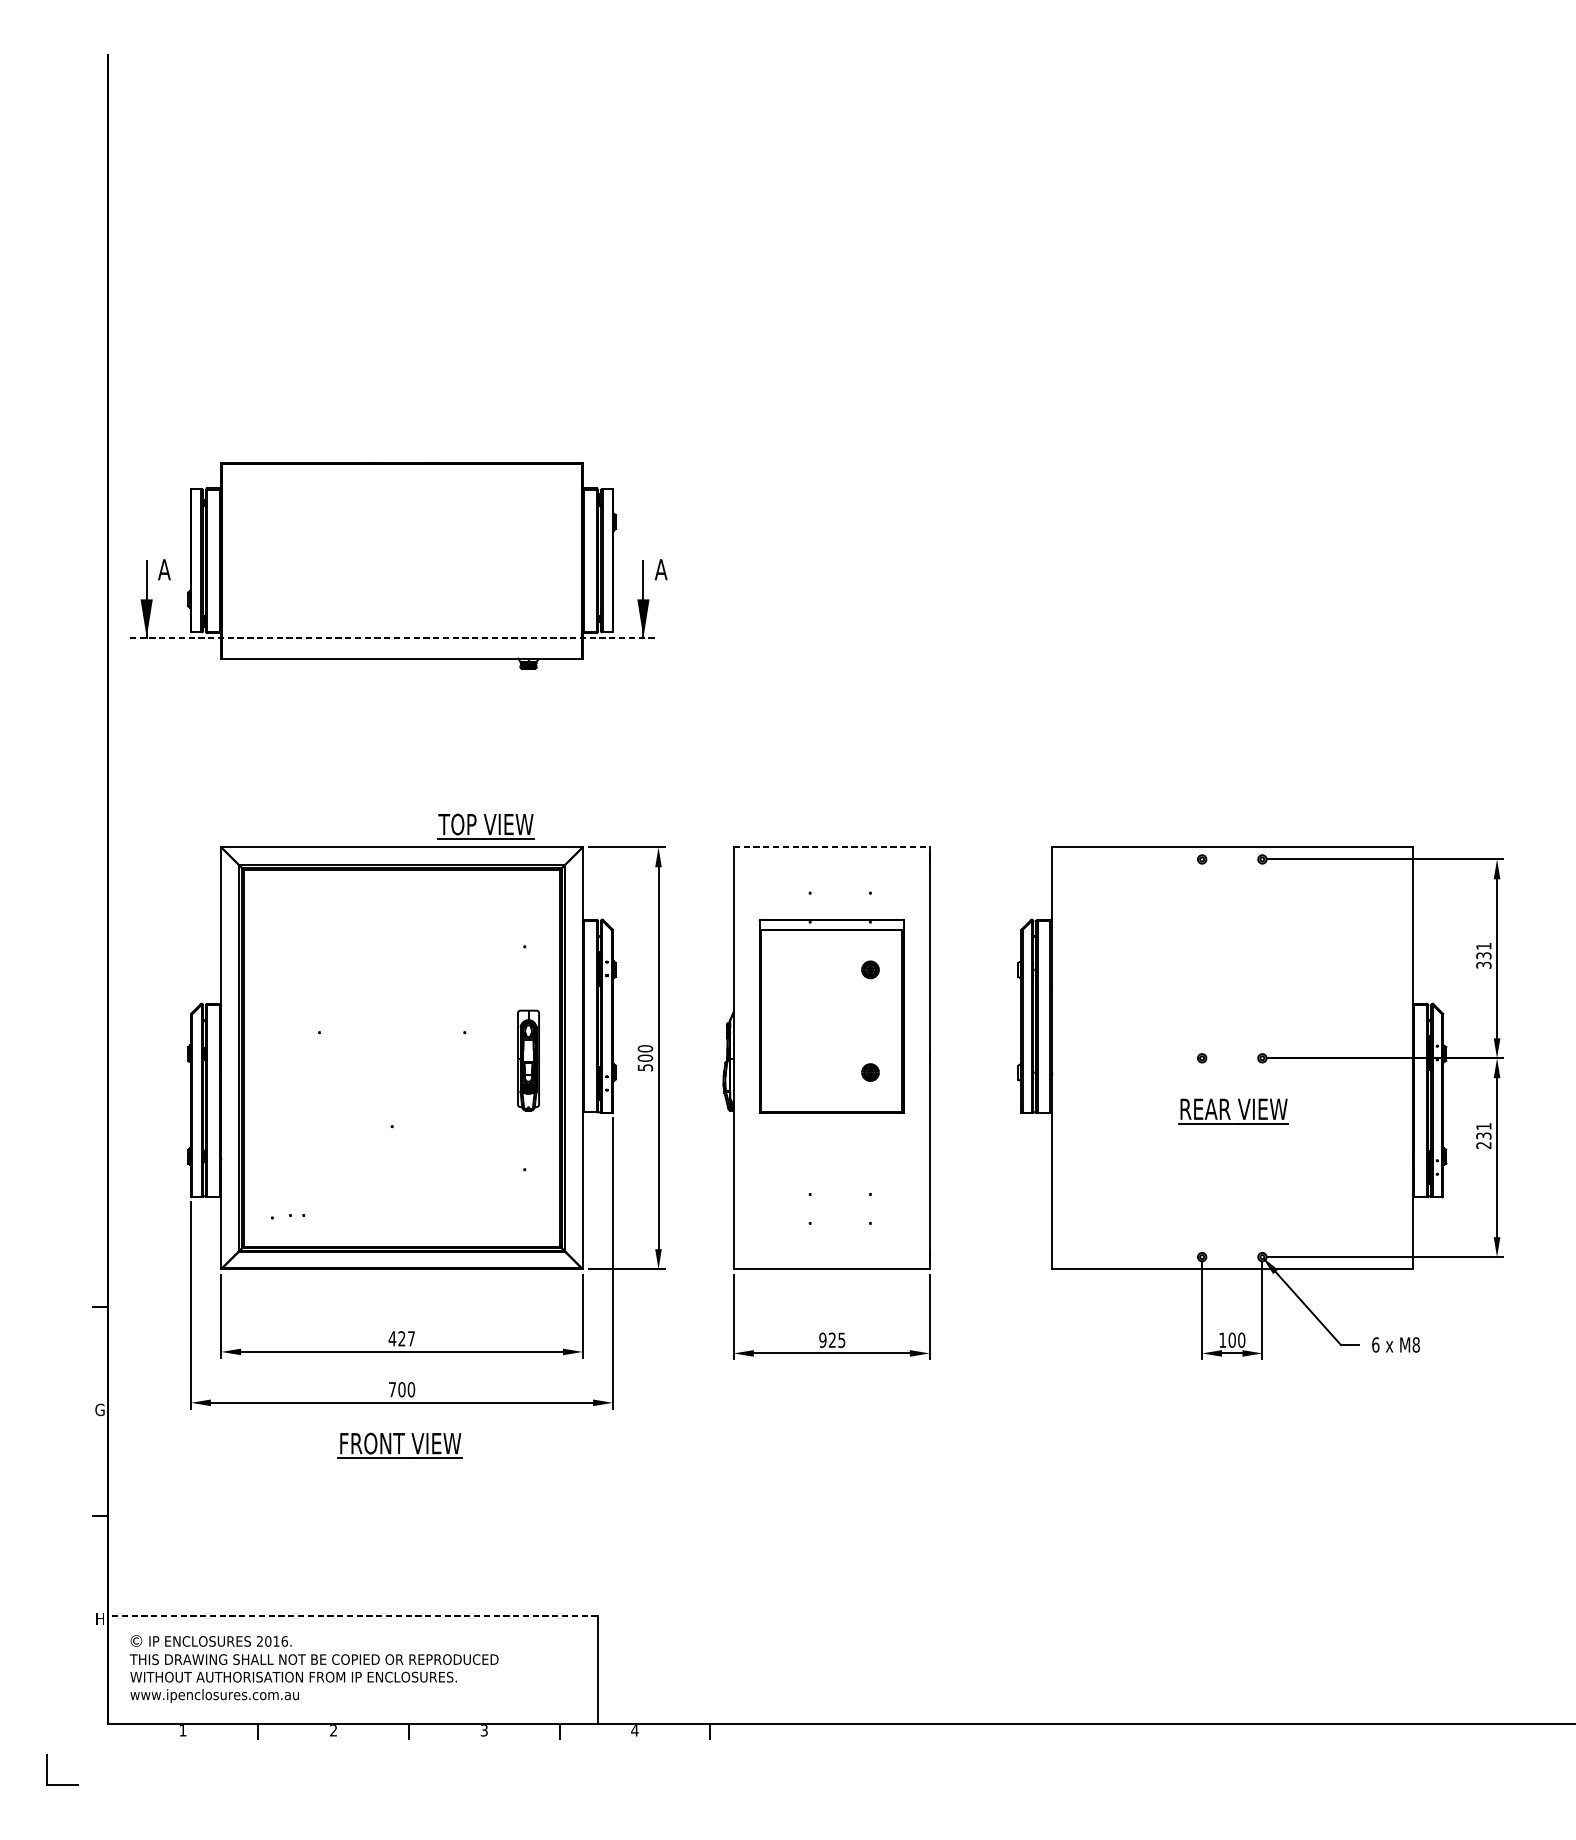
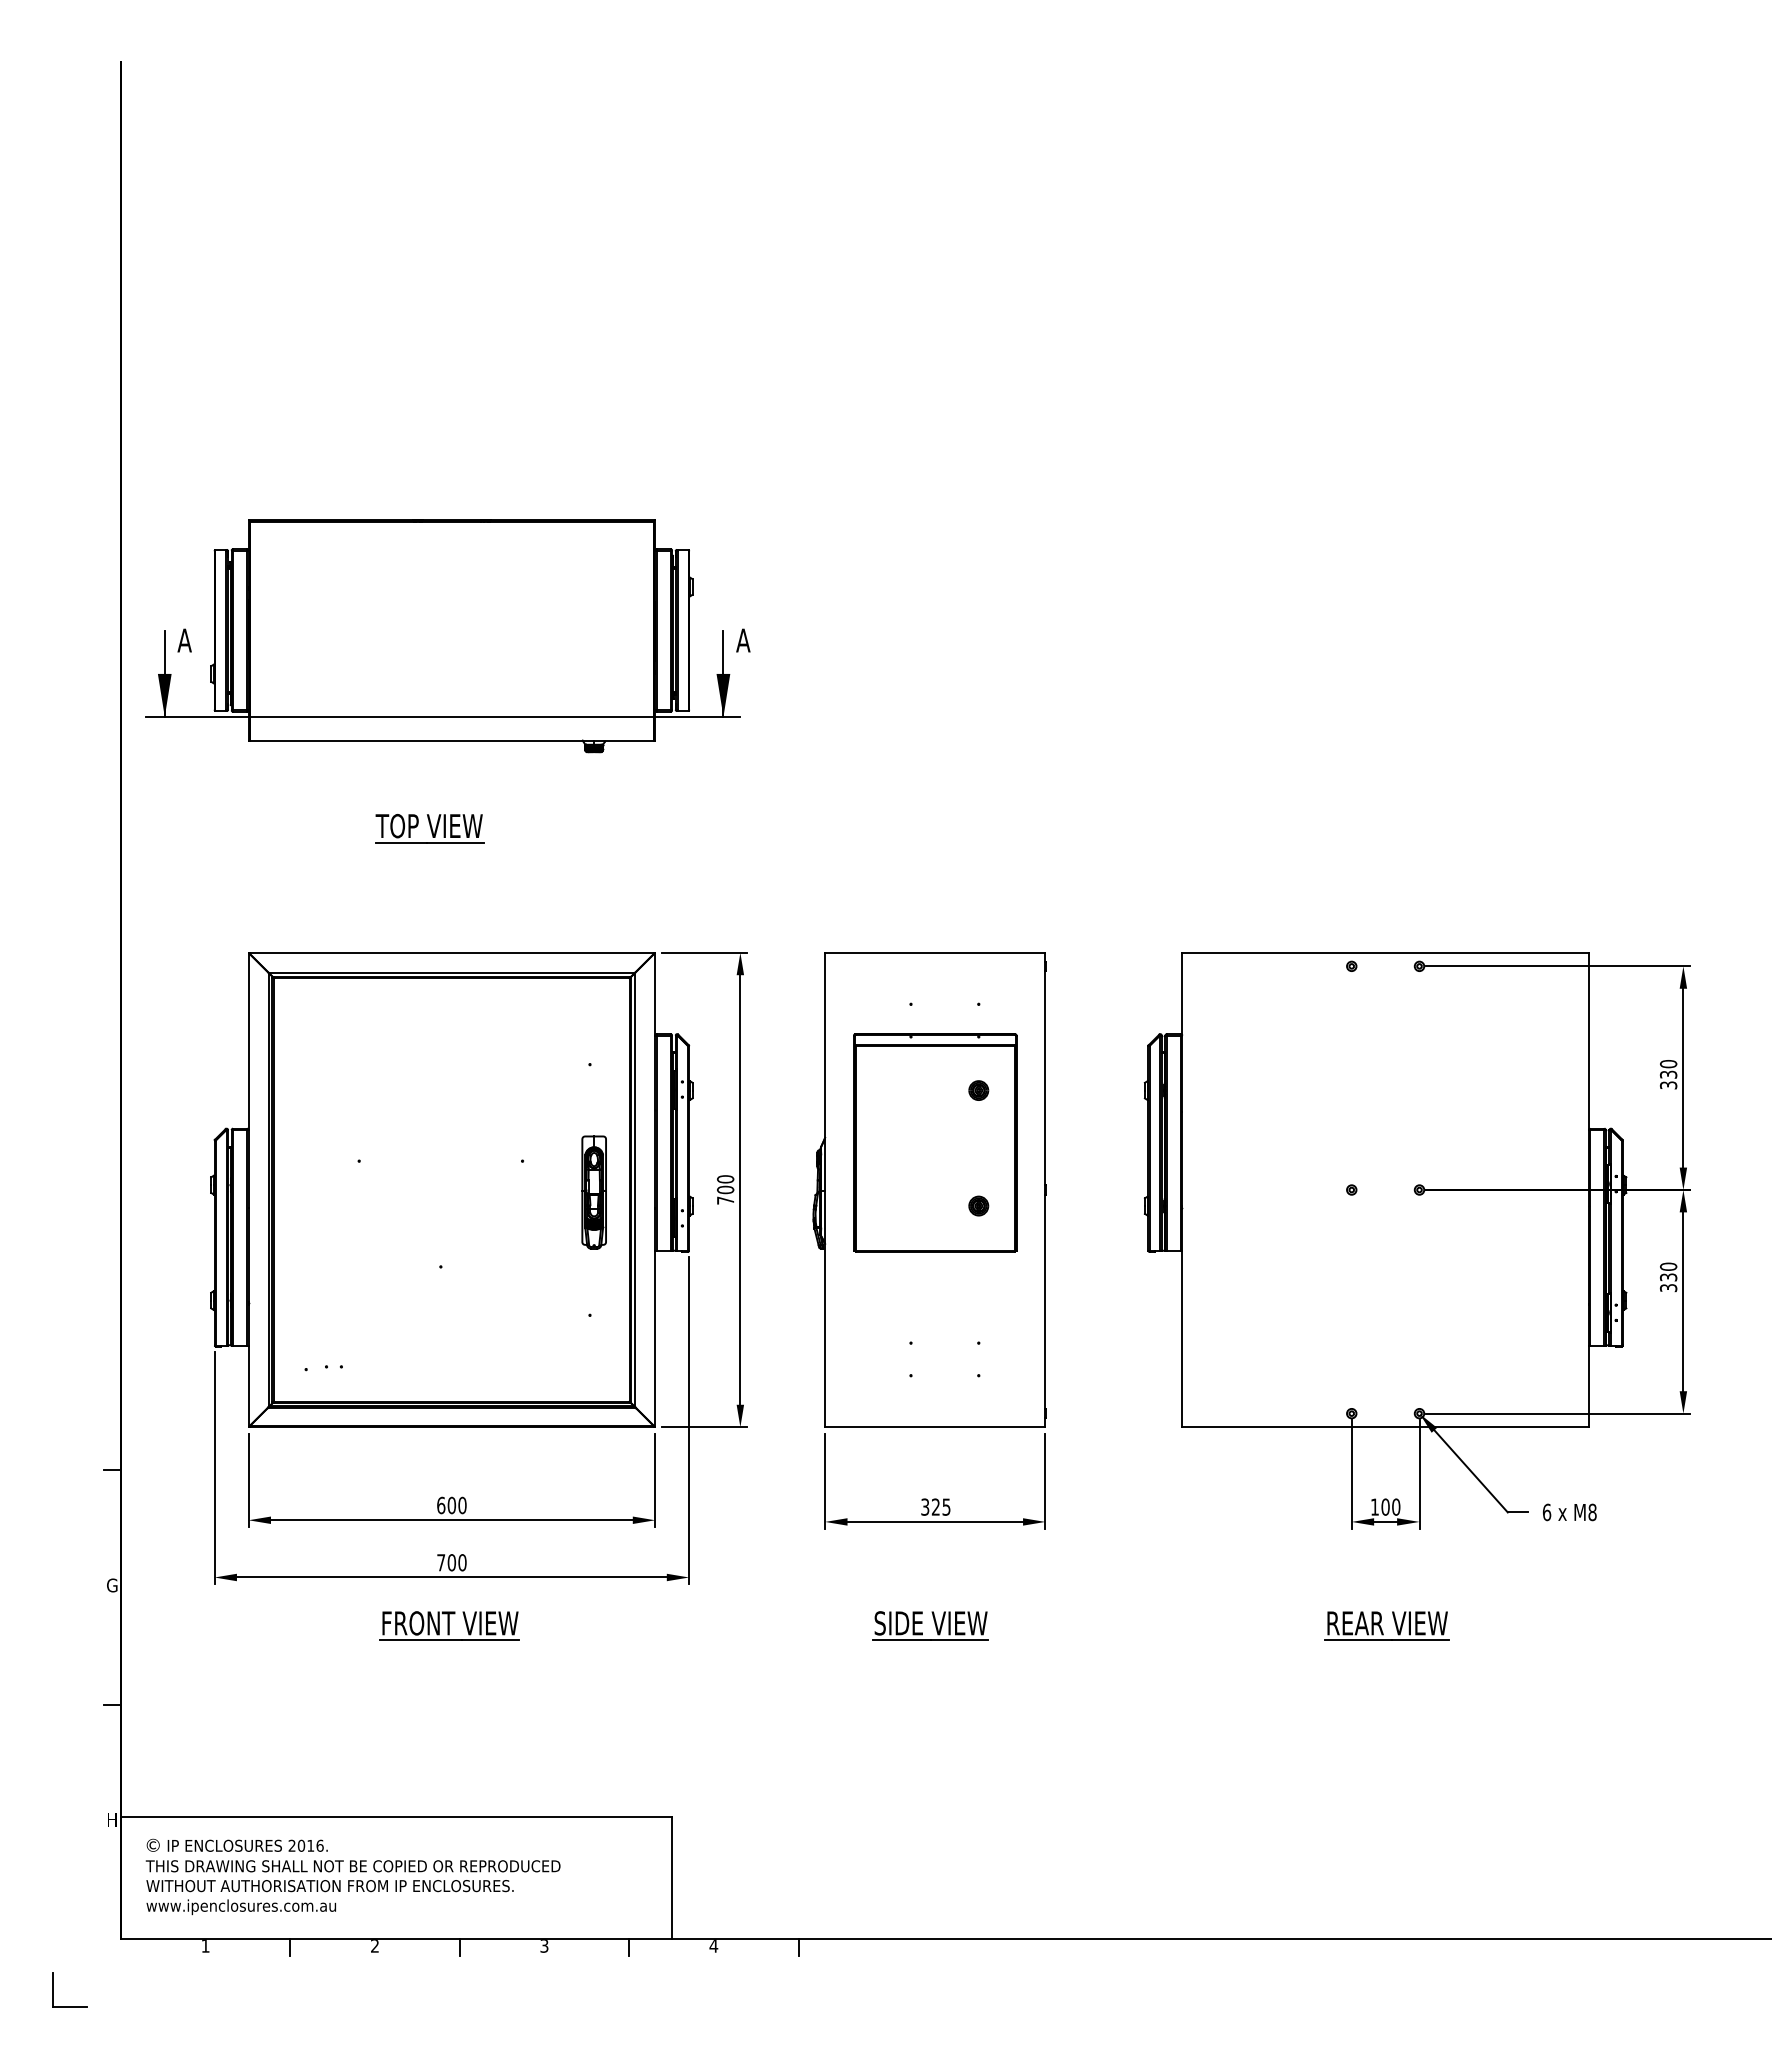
line: (394, 637) -> (443, 716), dashed -> solid
part: (486, 826) -> (429, 828), moved
line: (832, 847) -> (935, 952), dashed -> solid
text: (1483, 946) -> (1668, 1064), 331 -> 330
text: (645, 1067) -> (725, 1200), 500 -> 700
part: (1233, 1111) -> (1386, 1625), moved
text: (1483, 1136) -> (1668, 1277), 231 -> 330
text: (401, 1338) -> (451, 1505), 427 -> 600
text: (823, 1339) -> (925, 1506), 925 -> 325
part: (827, 1445) -> (930, 1625), added
line: (351, 1616) -> (395, 1817), dashed -> solid

